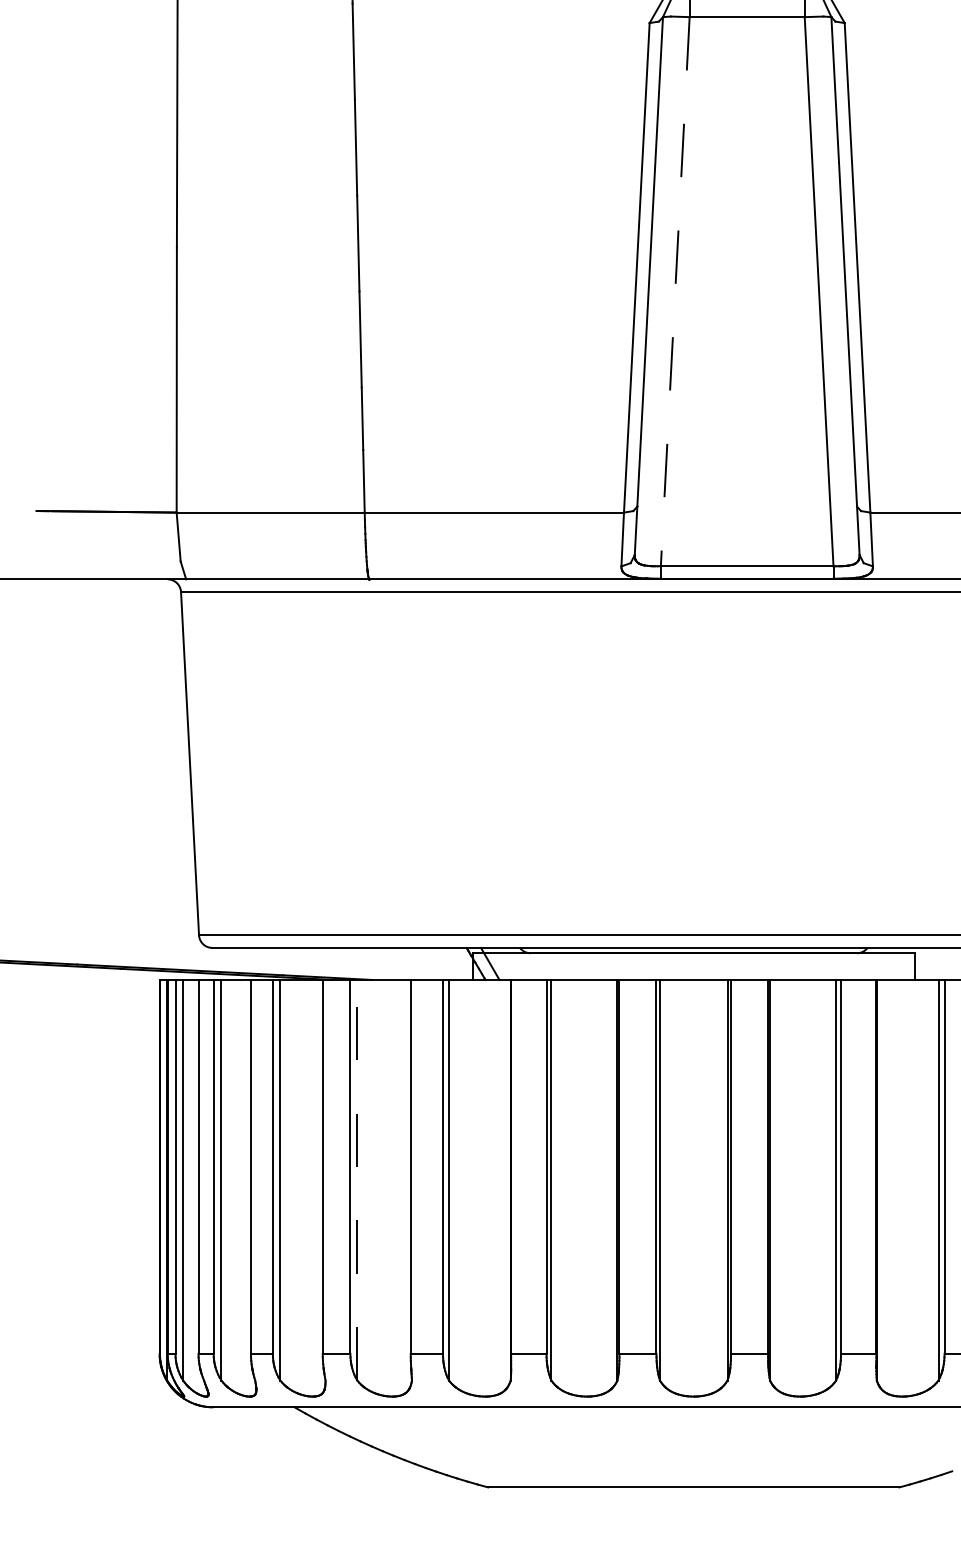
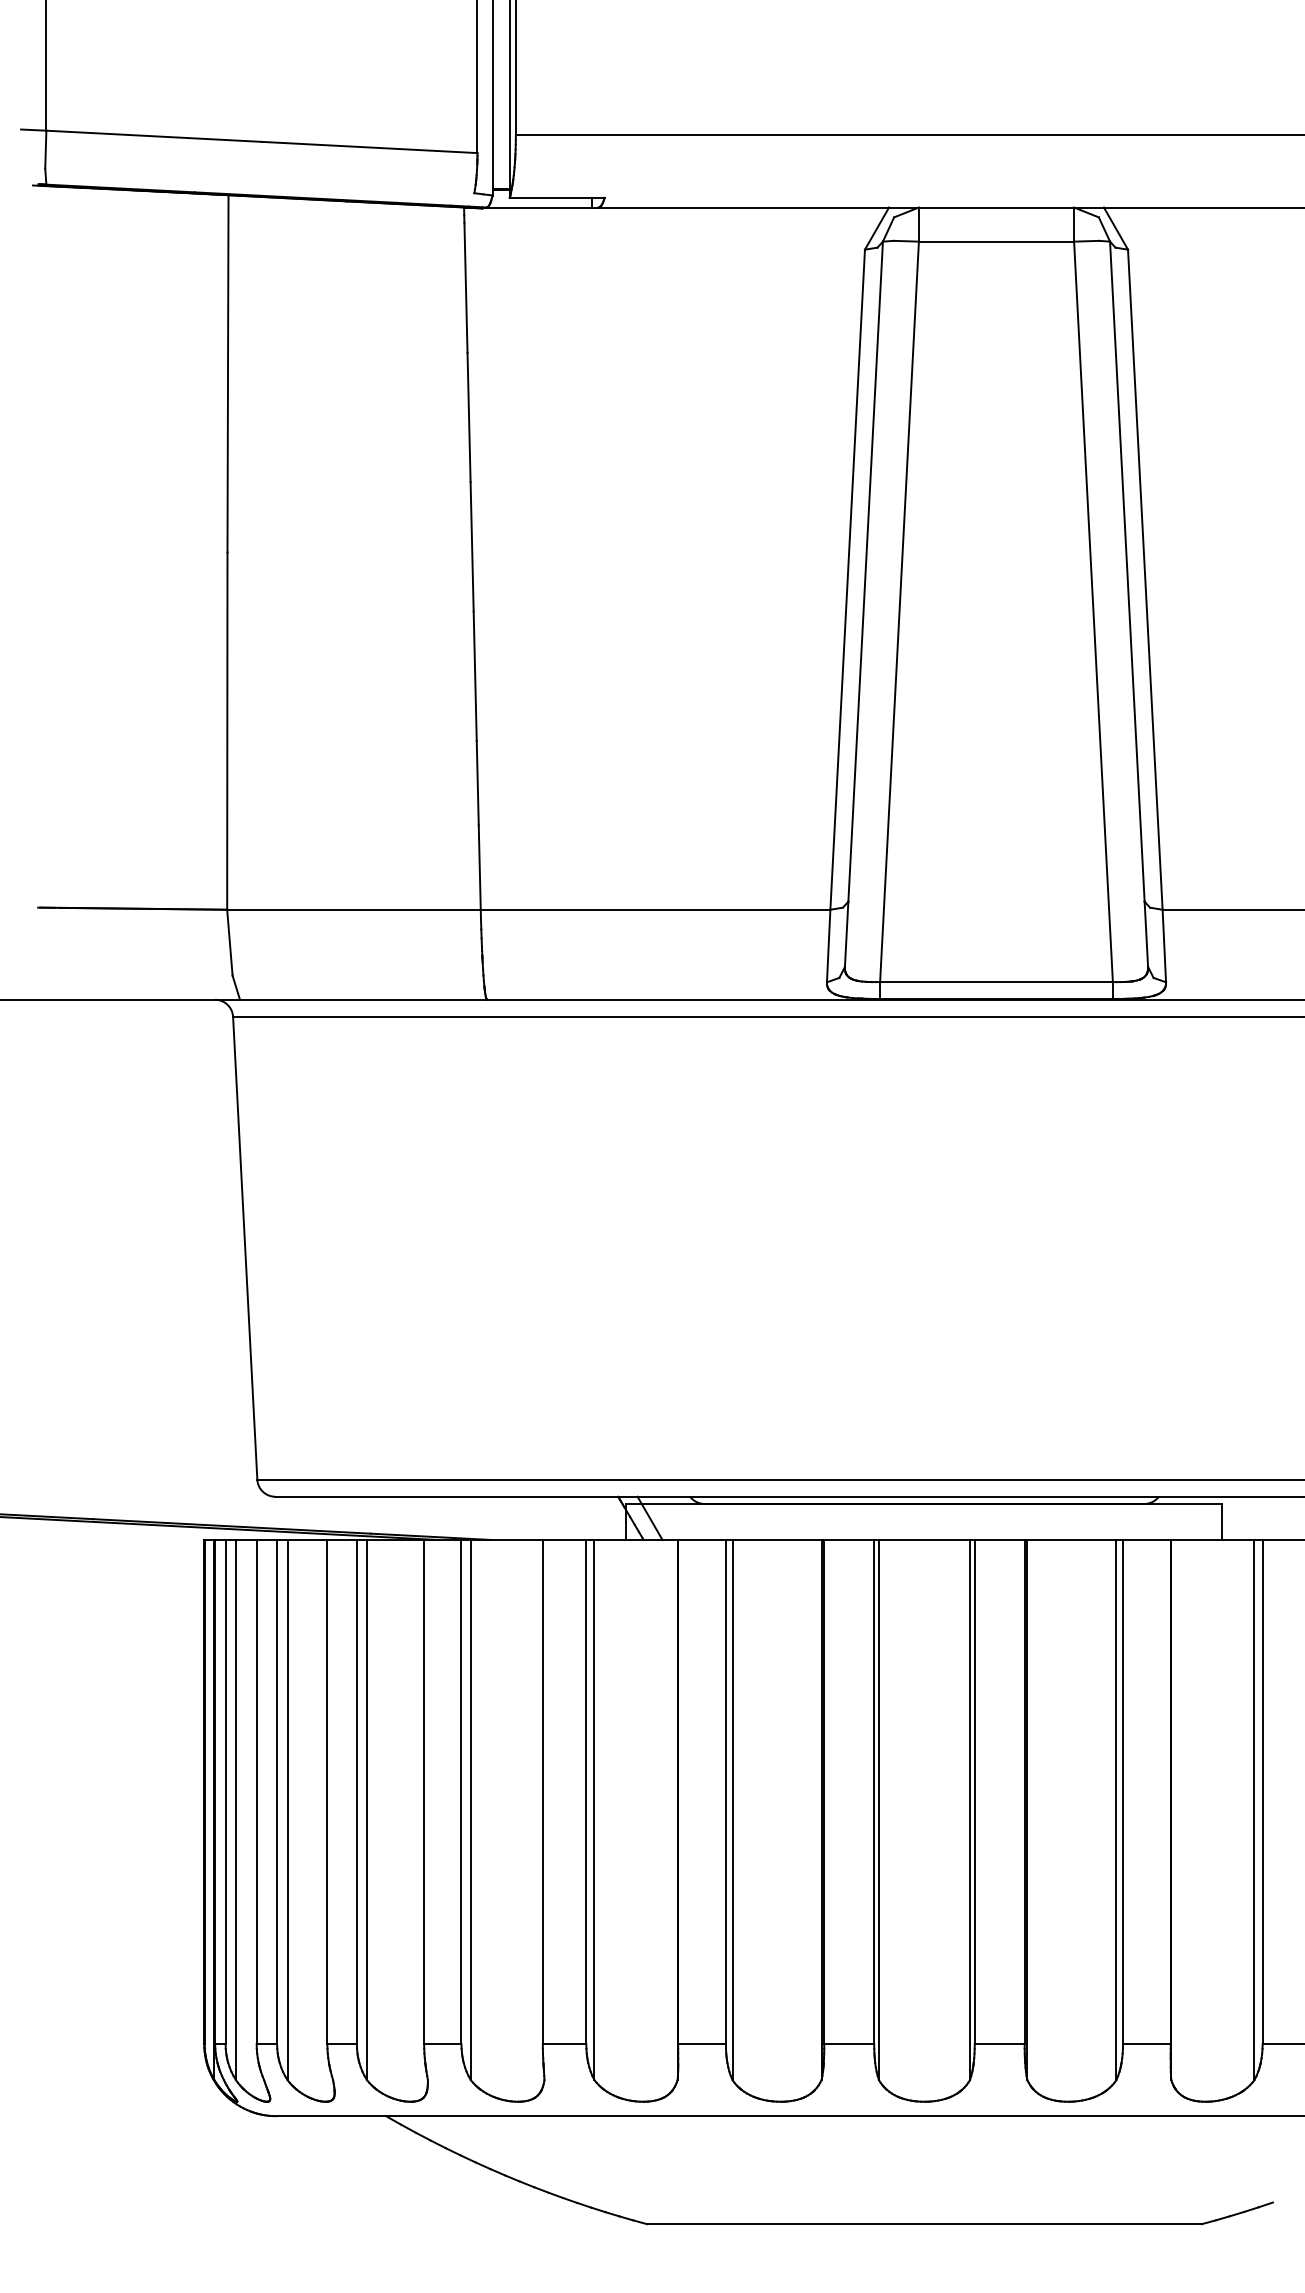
line: (675, 291) -> (899, 611), dashed -> solid
line: (357, 1179) -> (470, 1809), dashed -> solid

